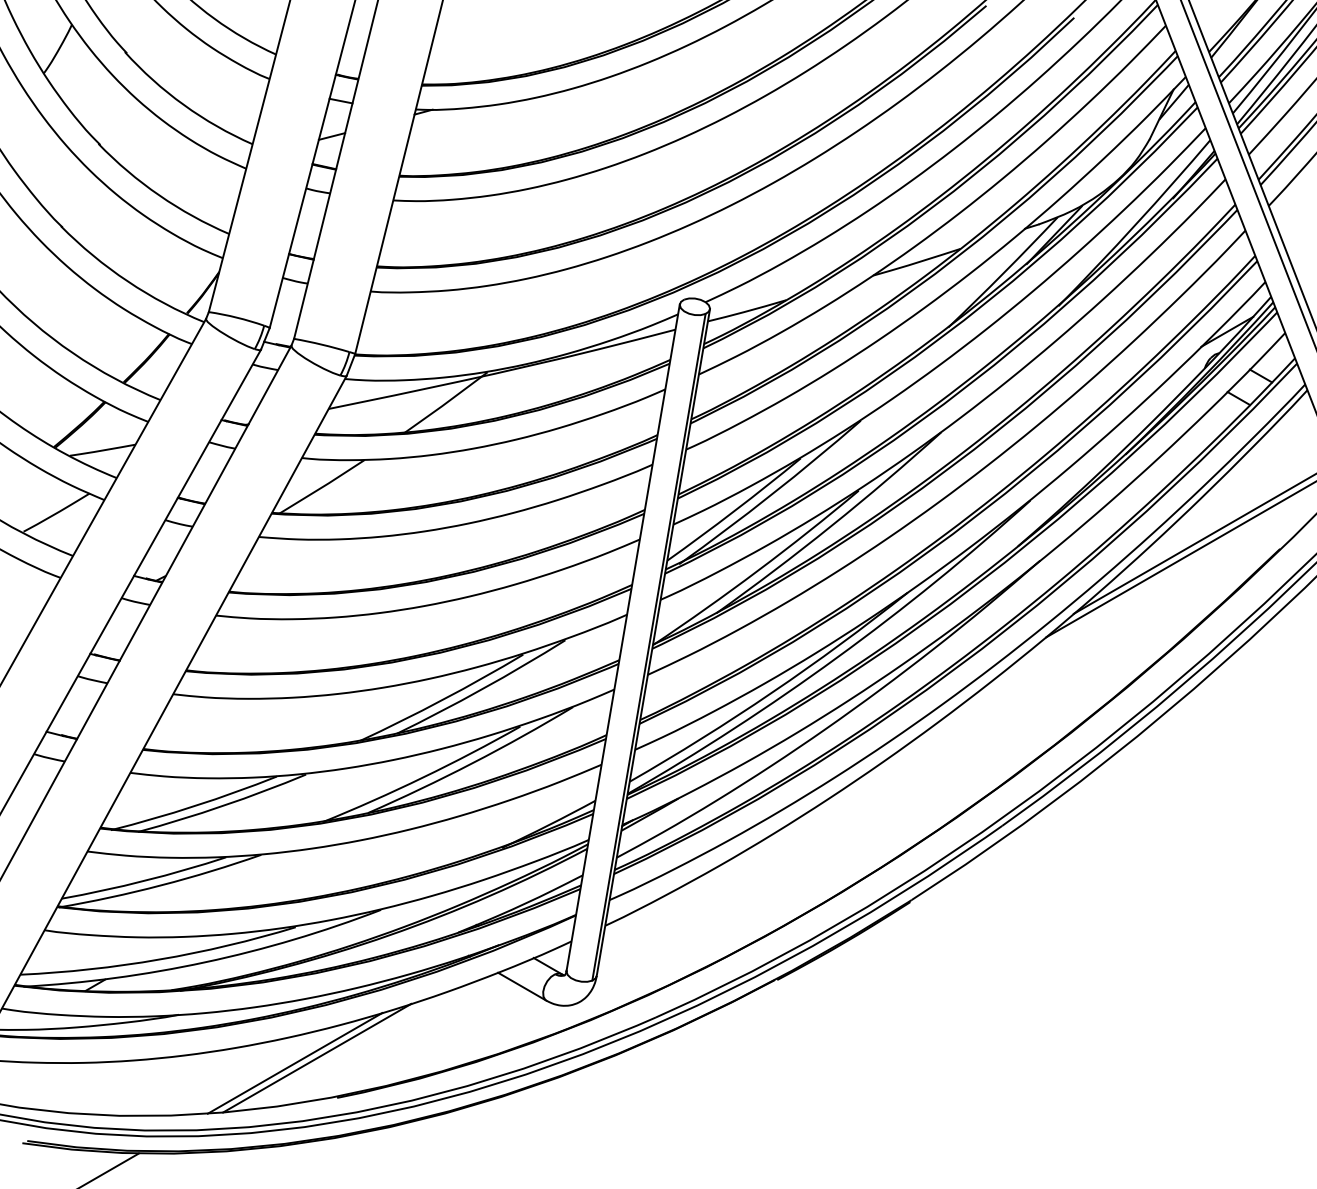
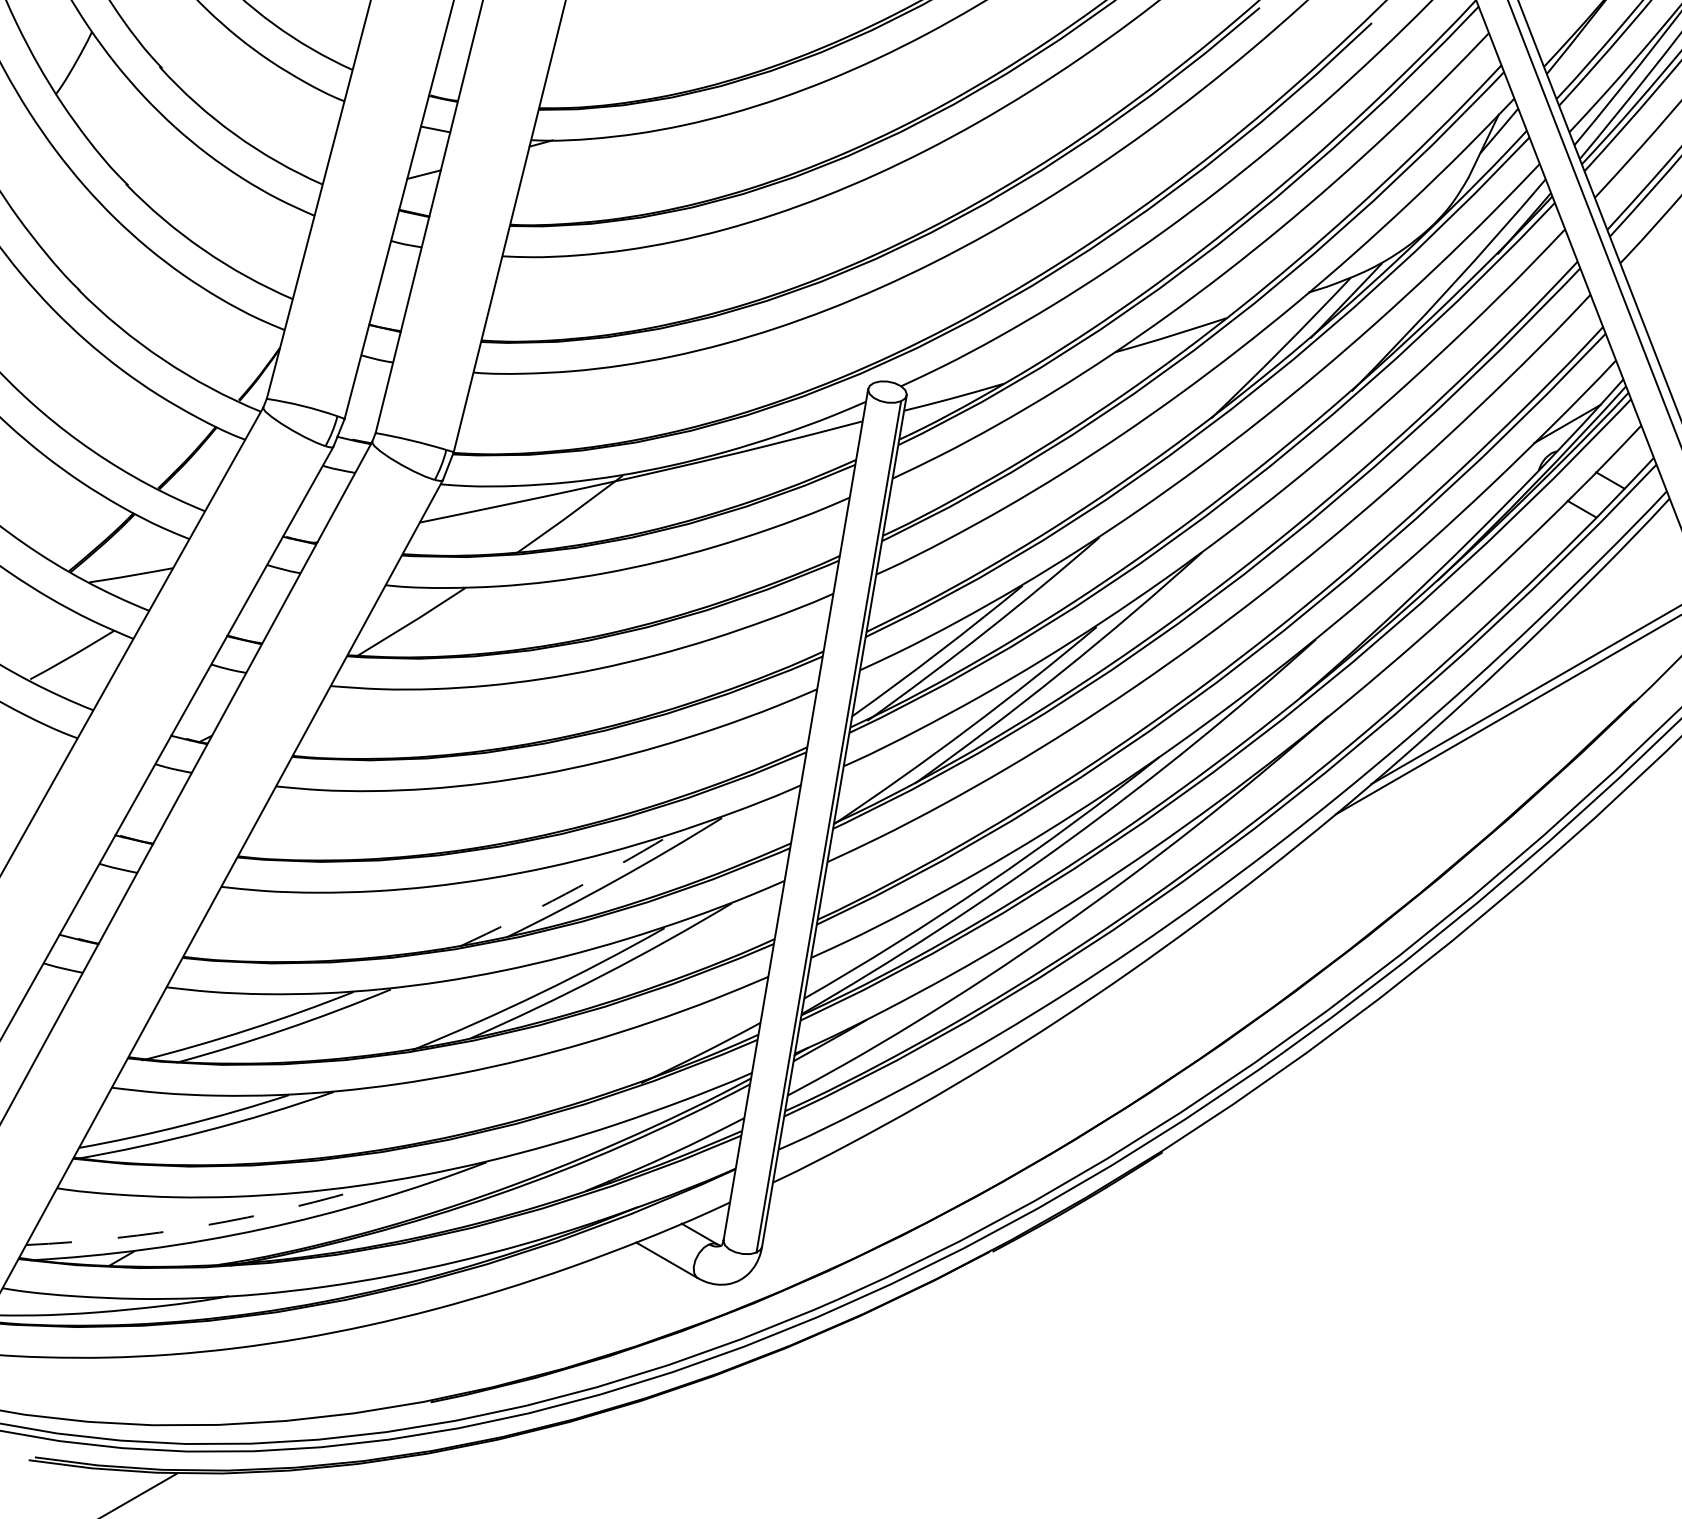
arc: (442, 700) -> (565, 894), solid -> dashed
arc: (159, 959) -> (203, 1225), solid -> dashed
line: (317, 1058) -> (405, 1351), removed
line: (294, 1062) -> (376, 1357), removed

